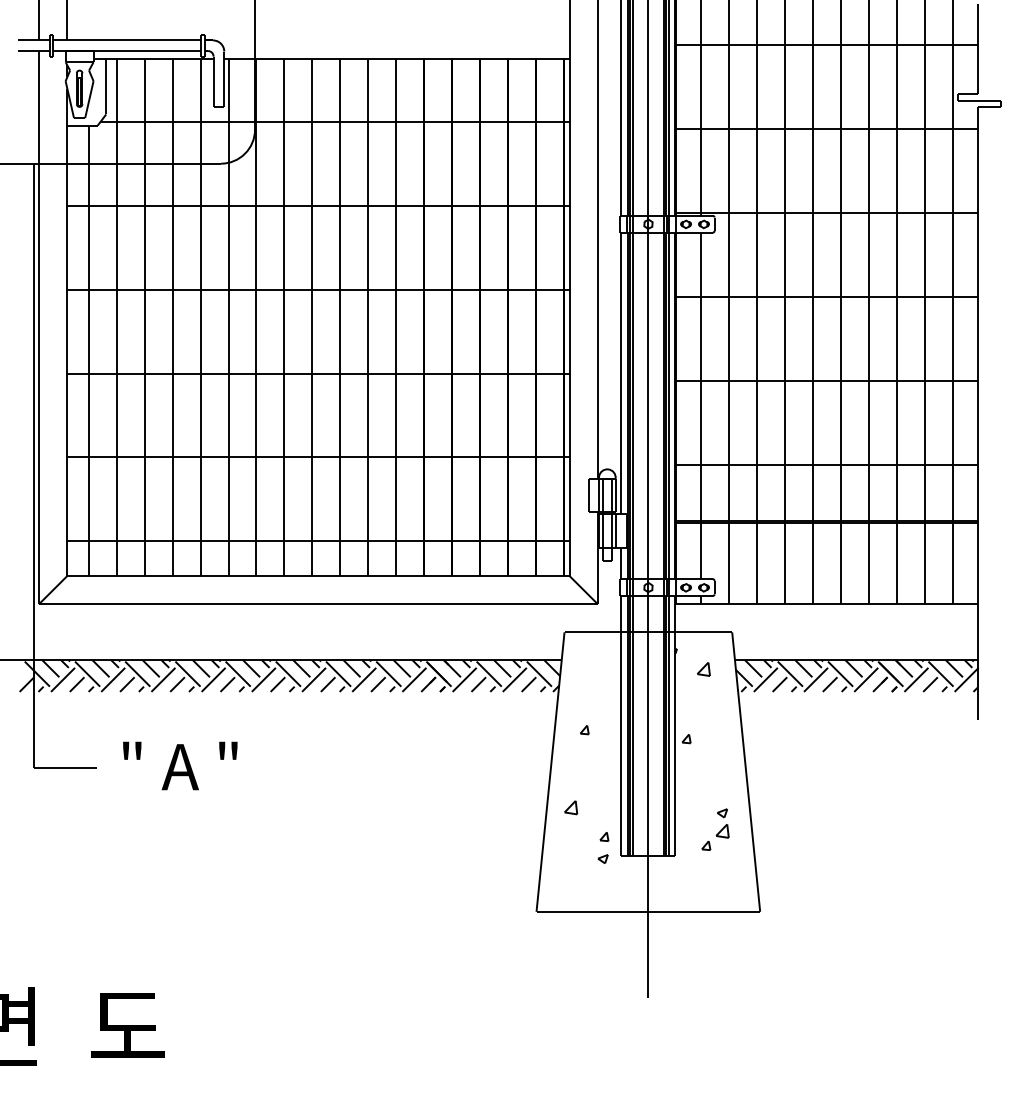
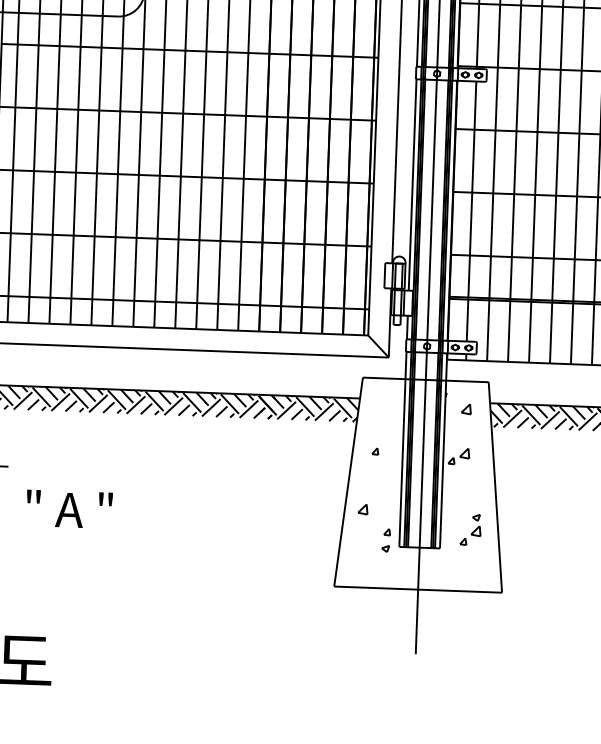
part: (703, 728) -> (464, 453), added
text: (180, 765) -> (69, 508), moved

